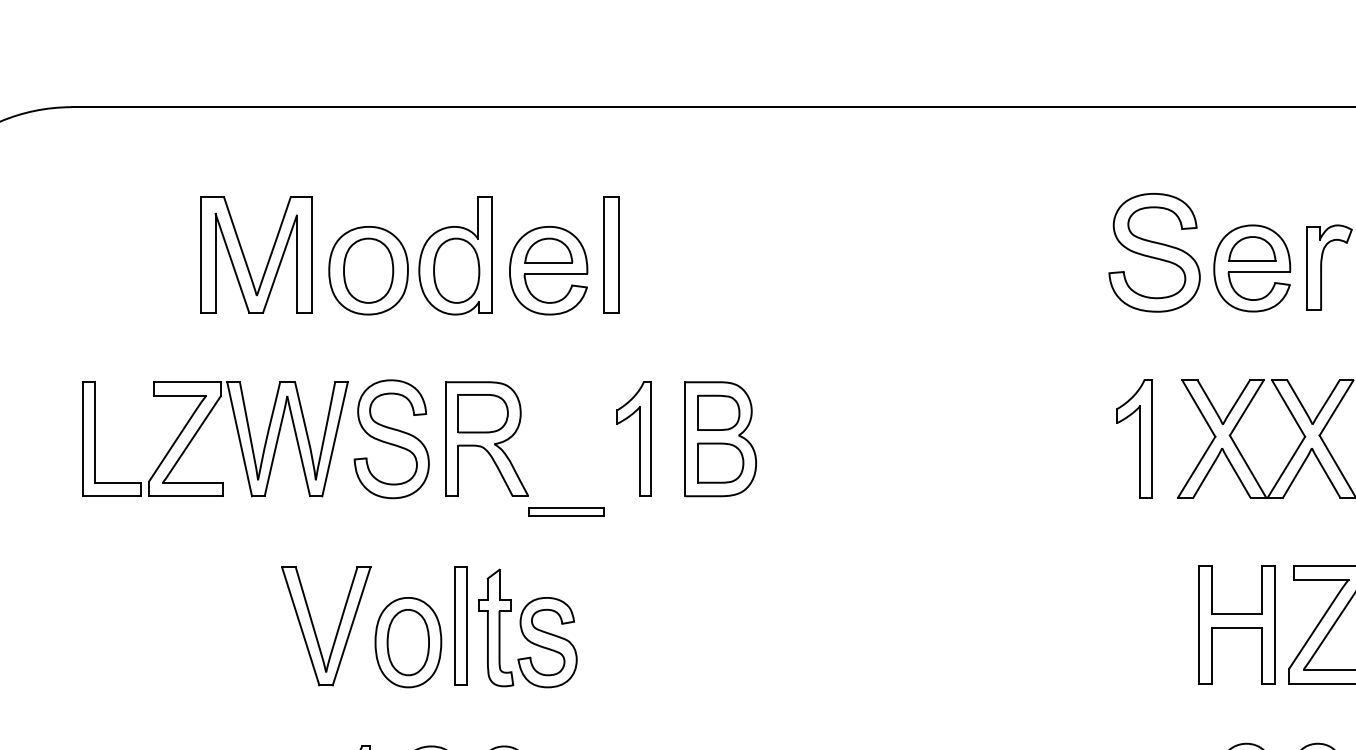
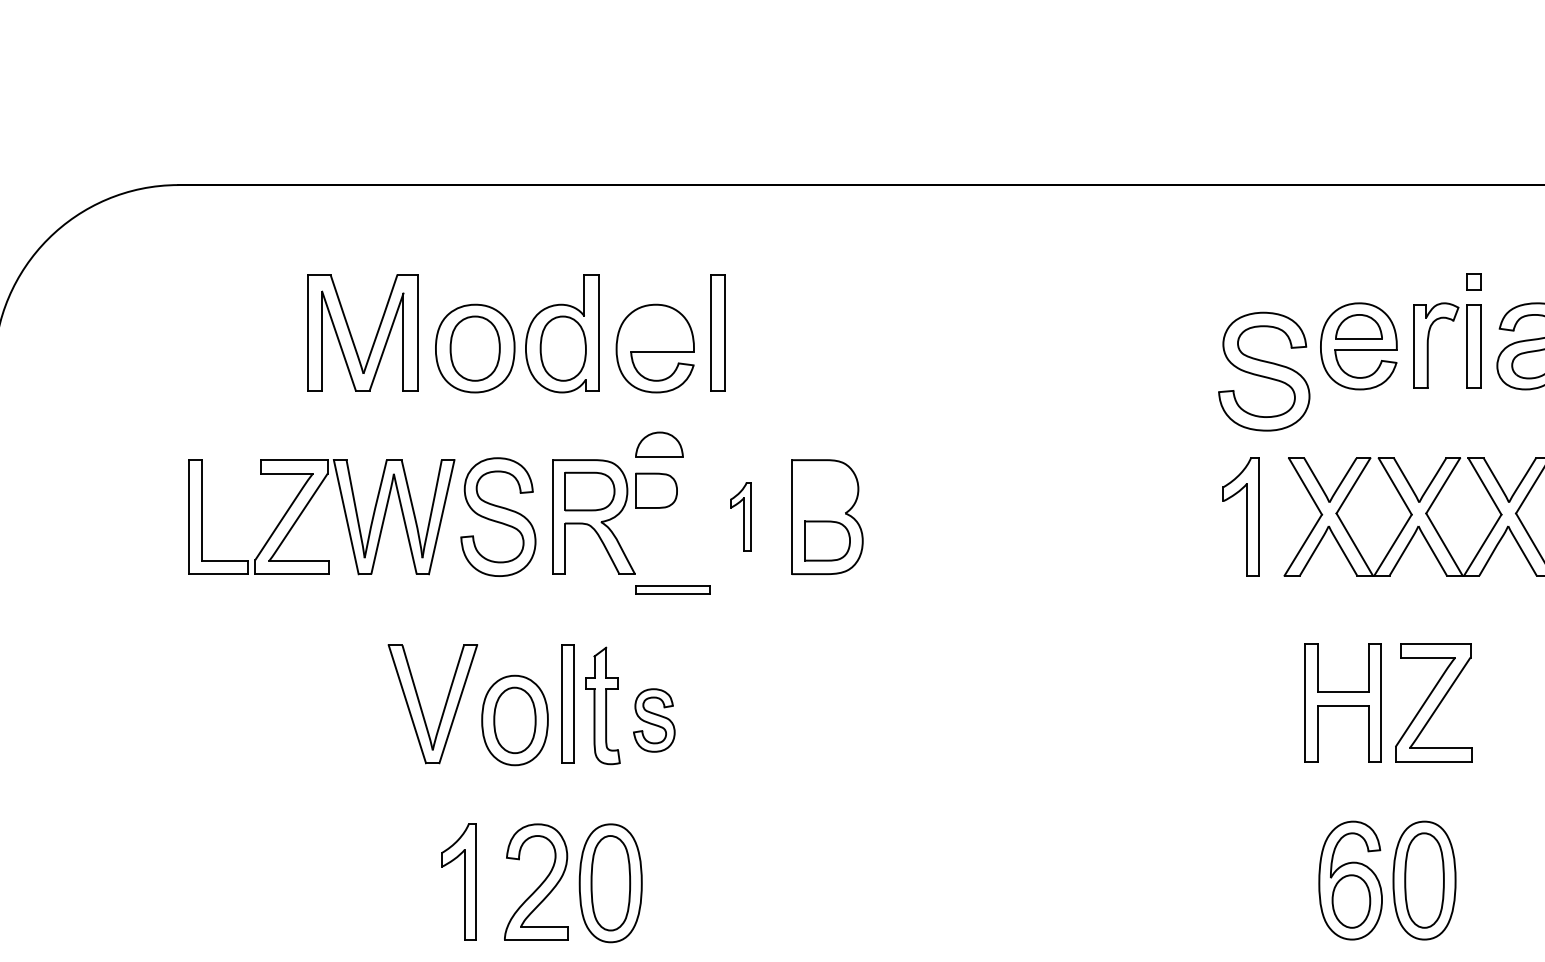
part: (548, 250) -> (659, 444), moved
part: (1154, 252) -> (1264, 371), moved
part: (718, 412) -> (656, 490), moved
part: (633, 438) -> (740, 516), size x0.6
part: (547, 642) -> (654, 720), size x0.7

